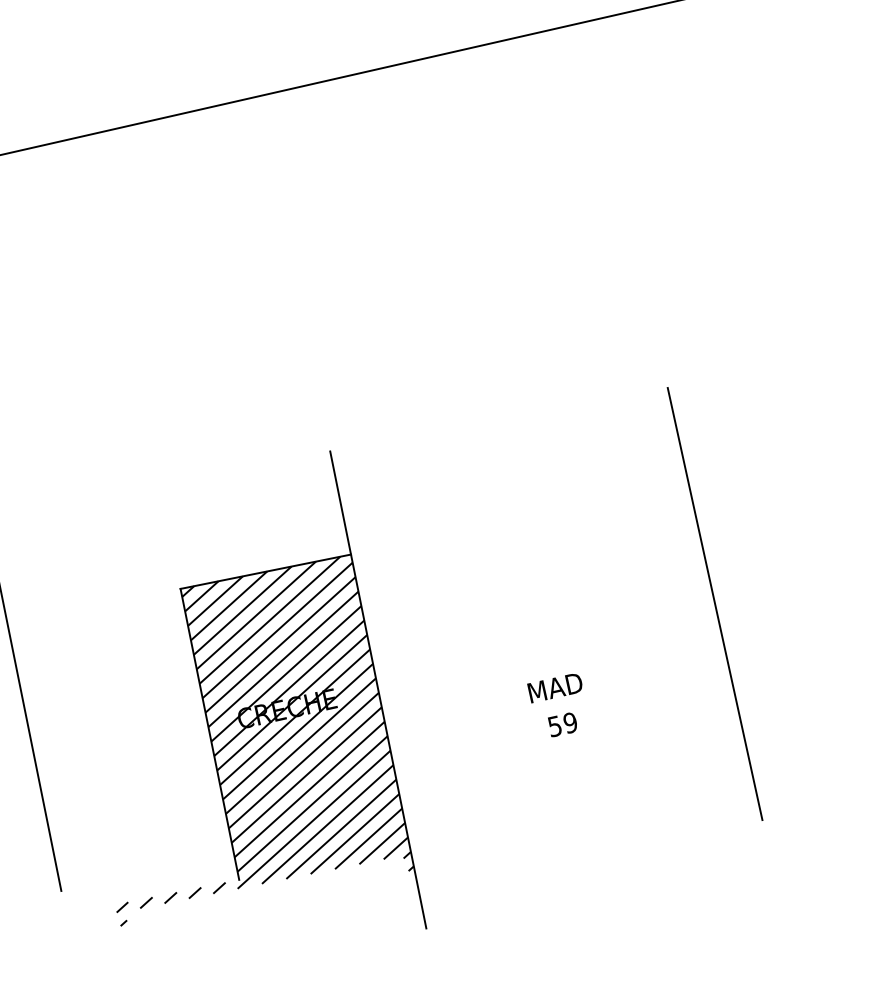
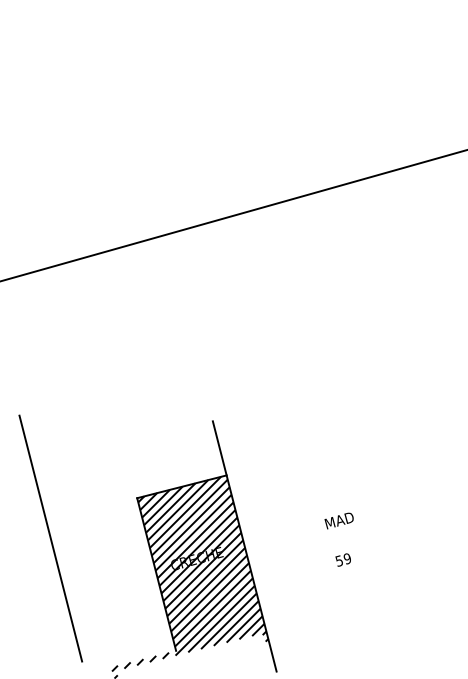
line: (714, 603) -> (420, 491), removed
text: (553, 687) -> (338, 520), moved

